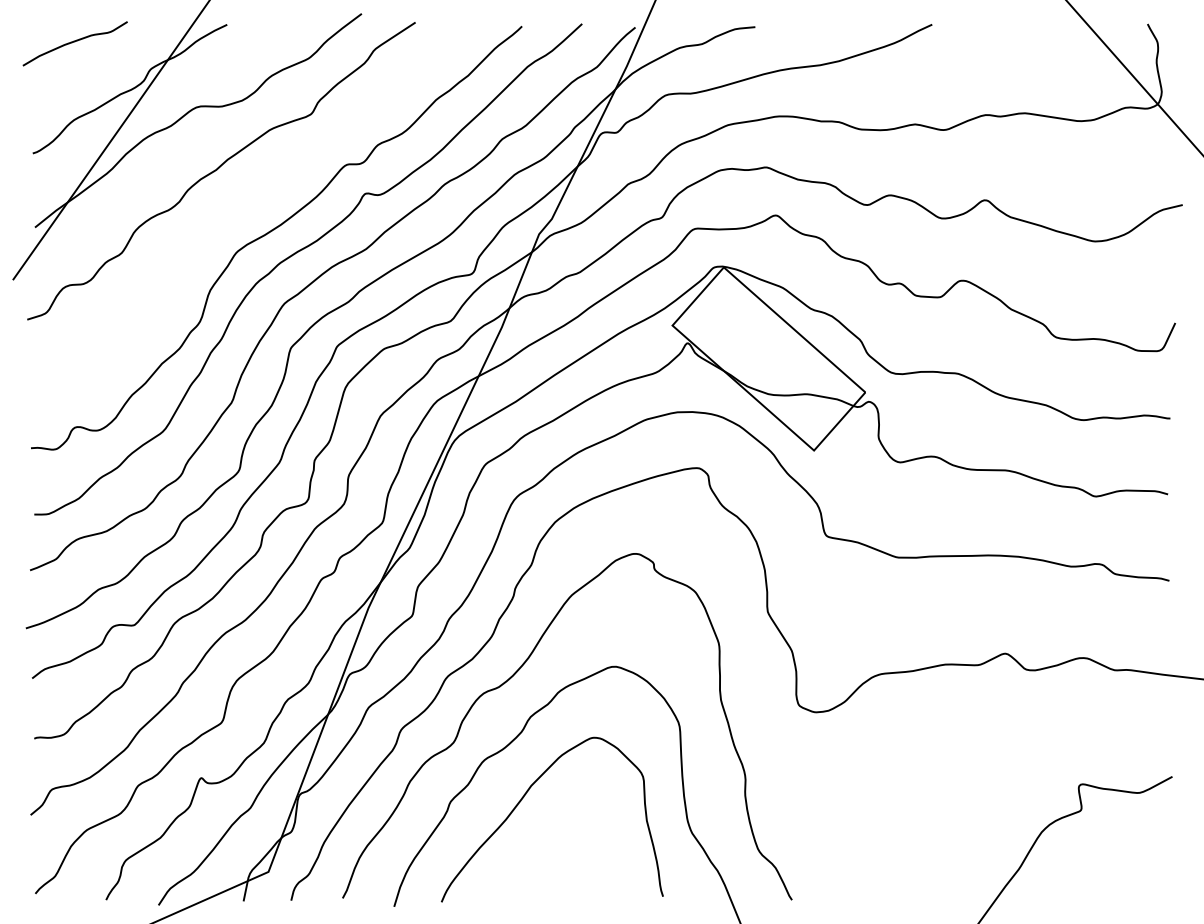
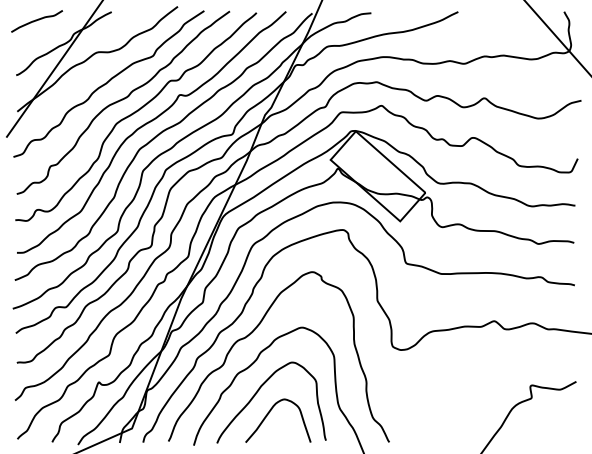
curve: (249, 204) -> (122, 100), added
curve: (550, 839) -> (270, 412), added

